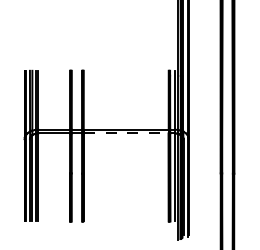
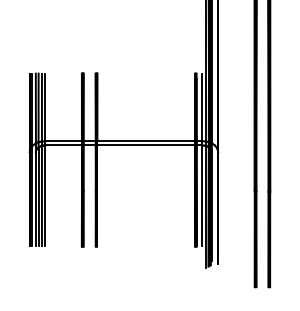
line: (126, 133) -> (146, 145), dashed -> solid

